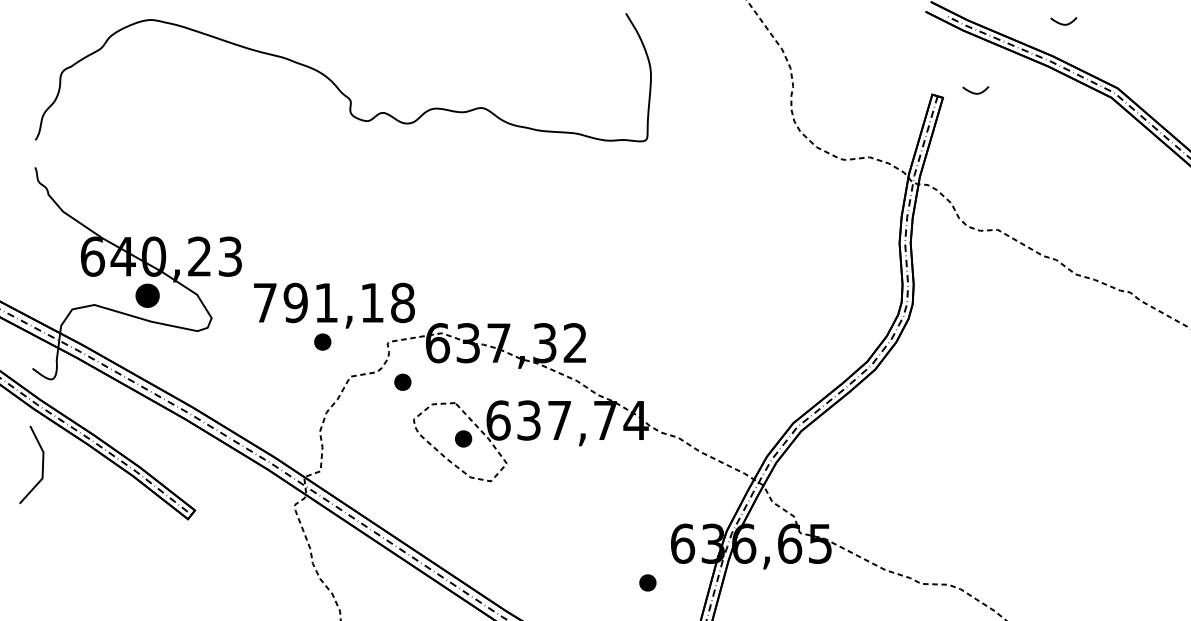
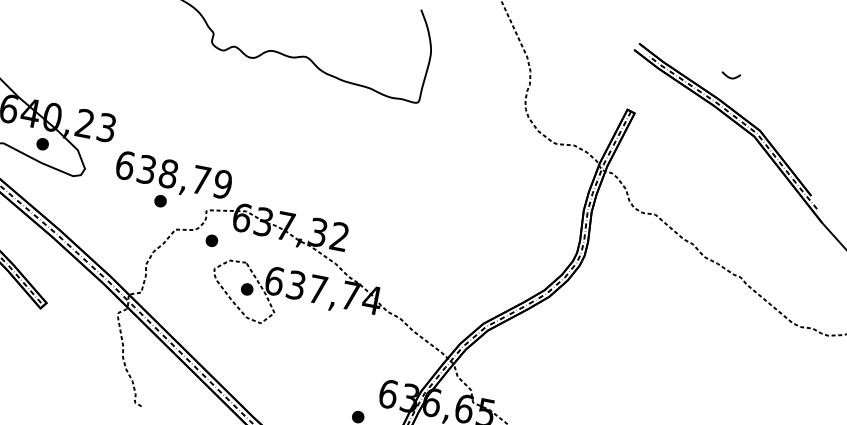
curve: (975, 92) -> (658, 114), removed
part: (147, 295) -> (42, 143), size x0.71
text: (333, 302) -> (173, 174), 791,18 -> 638,79

